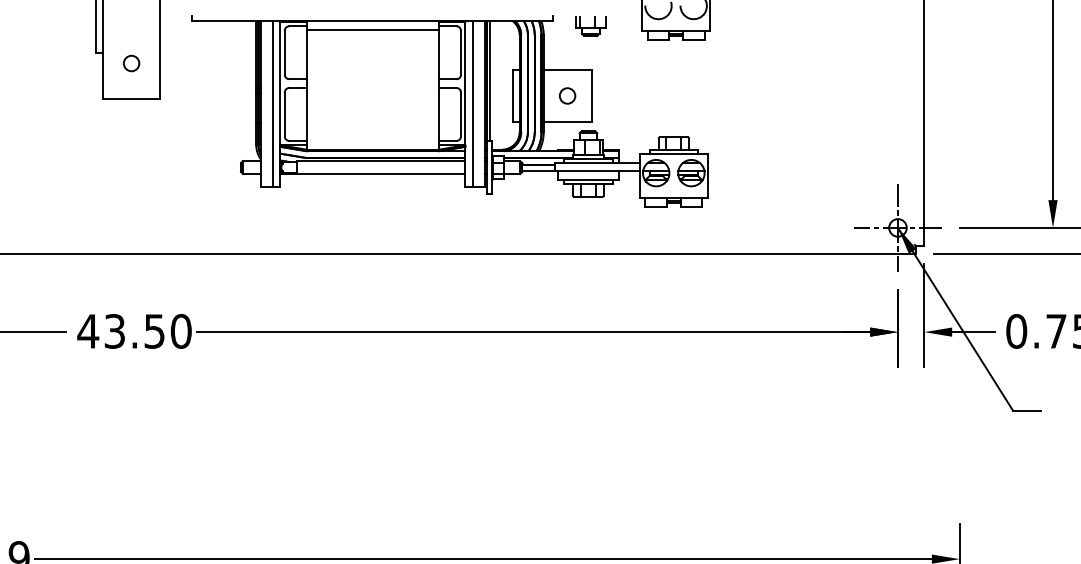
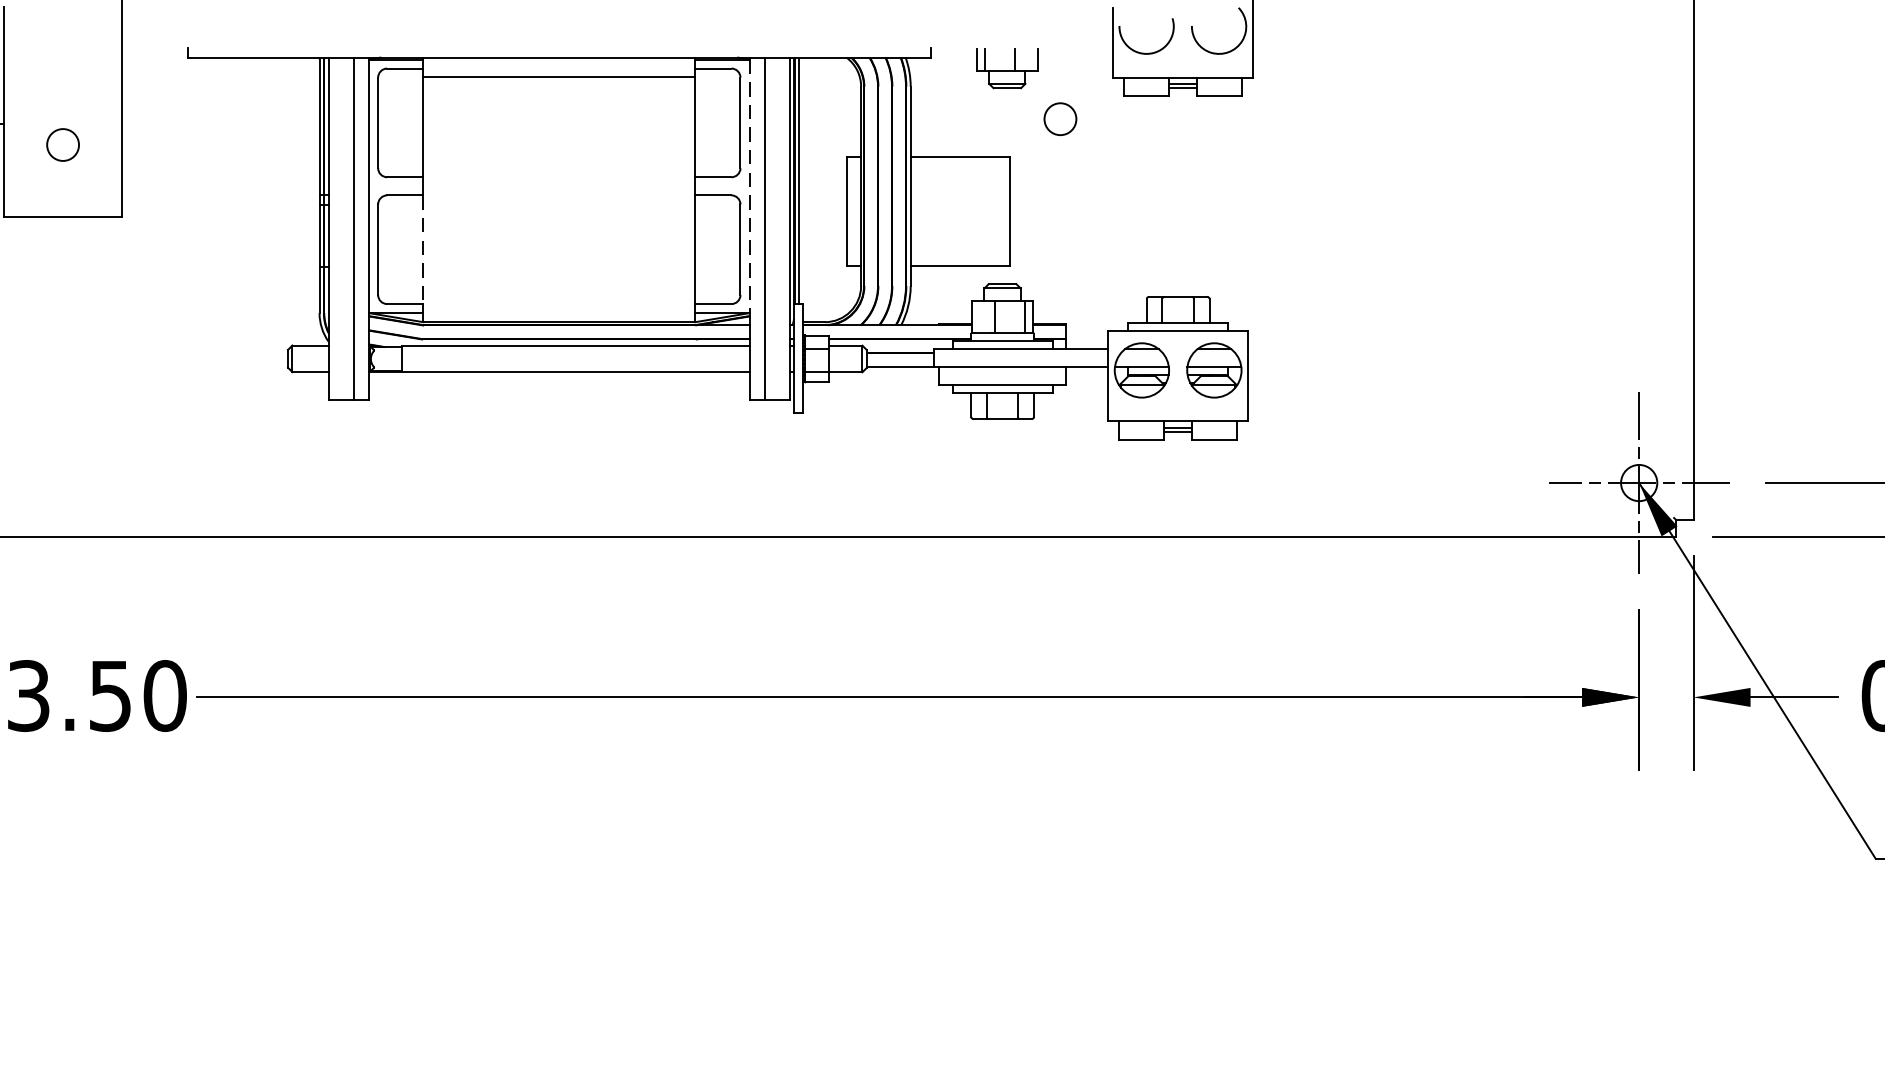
line: (465, 83) -> (749, 186), solid -> dashed
circle: (567, 95) -> (1060, 118), moved
line: (306, 114) -> (422, 249), solid -> dashed

